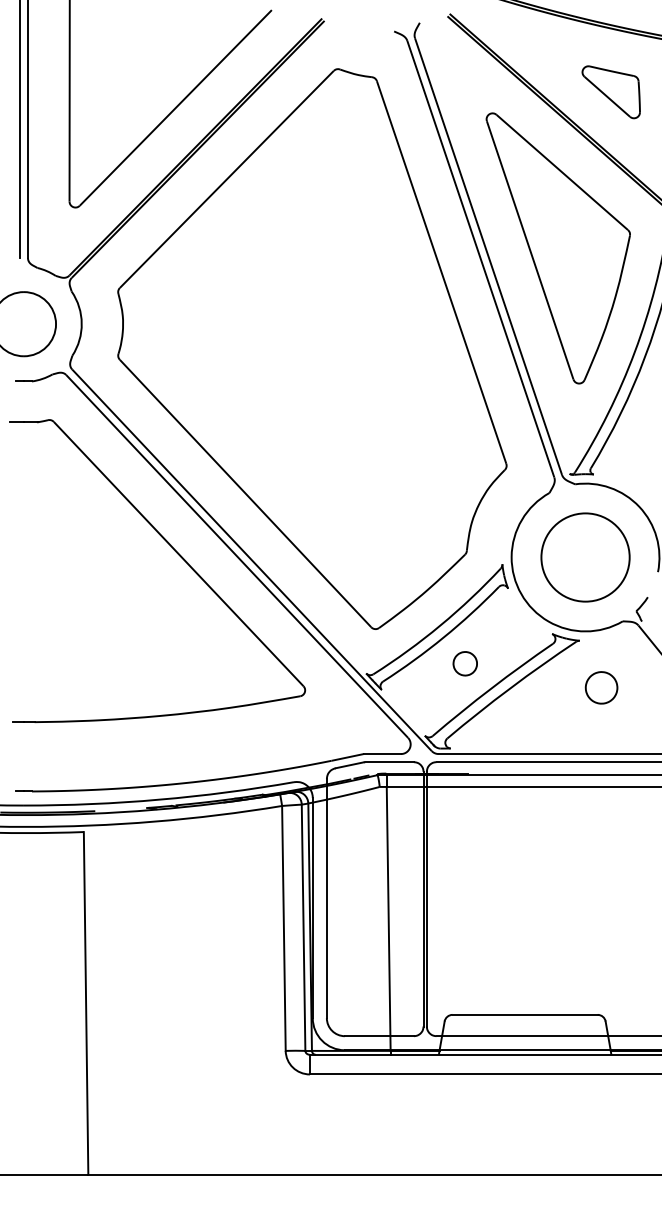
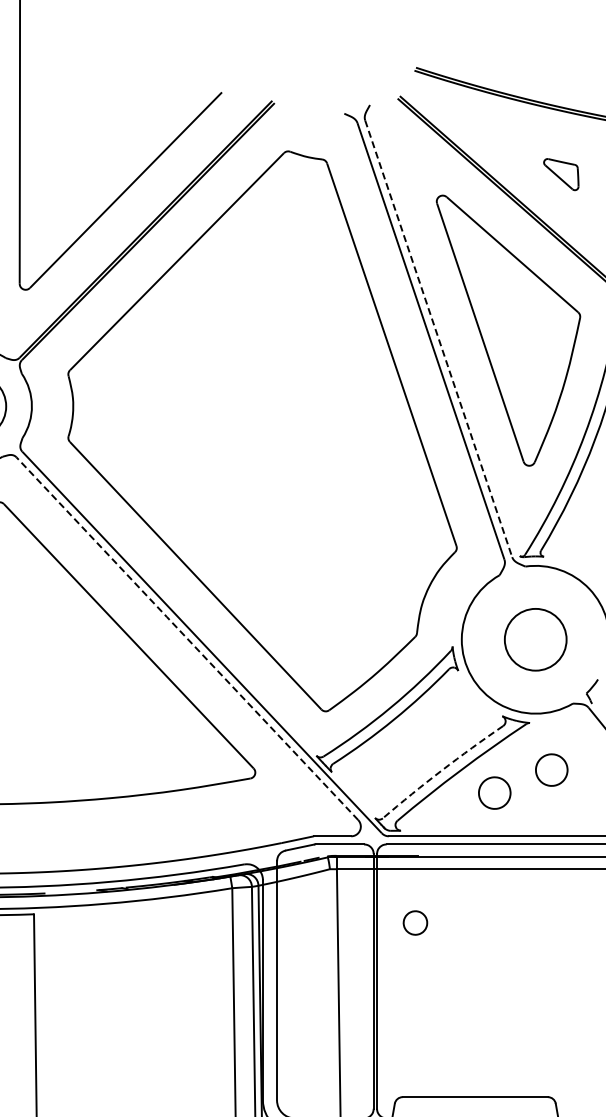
part: (610, 92) -> (560, 174), size x0.6
line: (488, 257) -> (438, 339), solid -> dashed
line: (236, 555) -> (186, 637), solid -> dashed
circle: (585, 557) -> (535, 639), size x0.7
part: (464, 663) -> (414, 922), moved
arc: (491, 688) -> (441, 770), solid -> dashed
part: (544, 710) -> (494, 792), added

